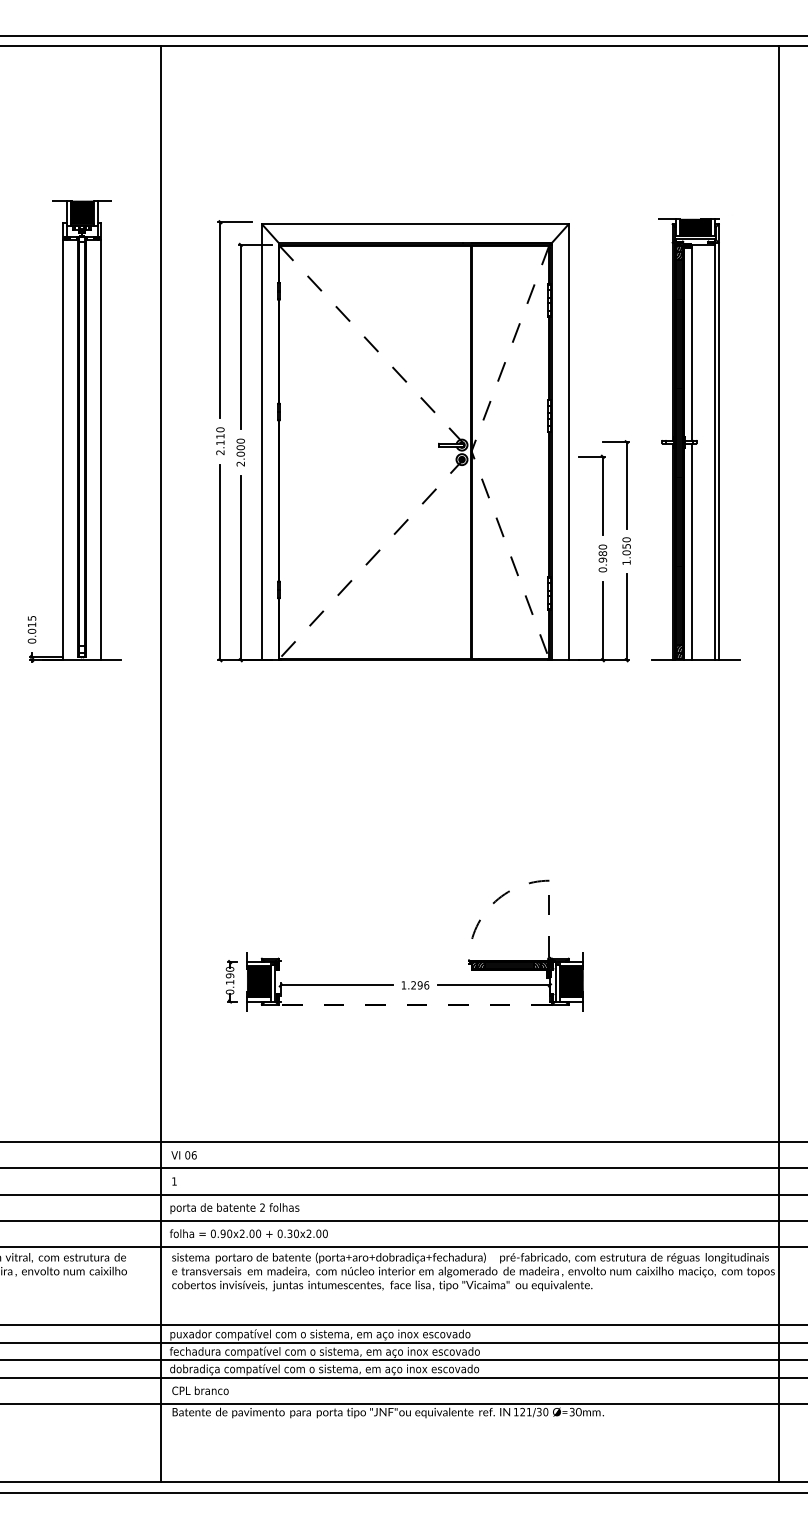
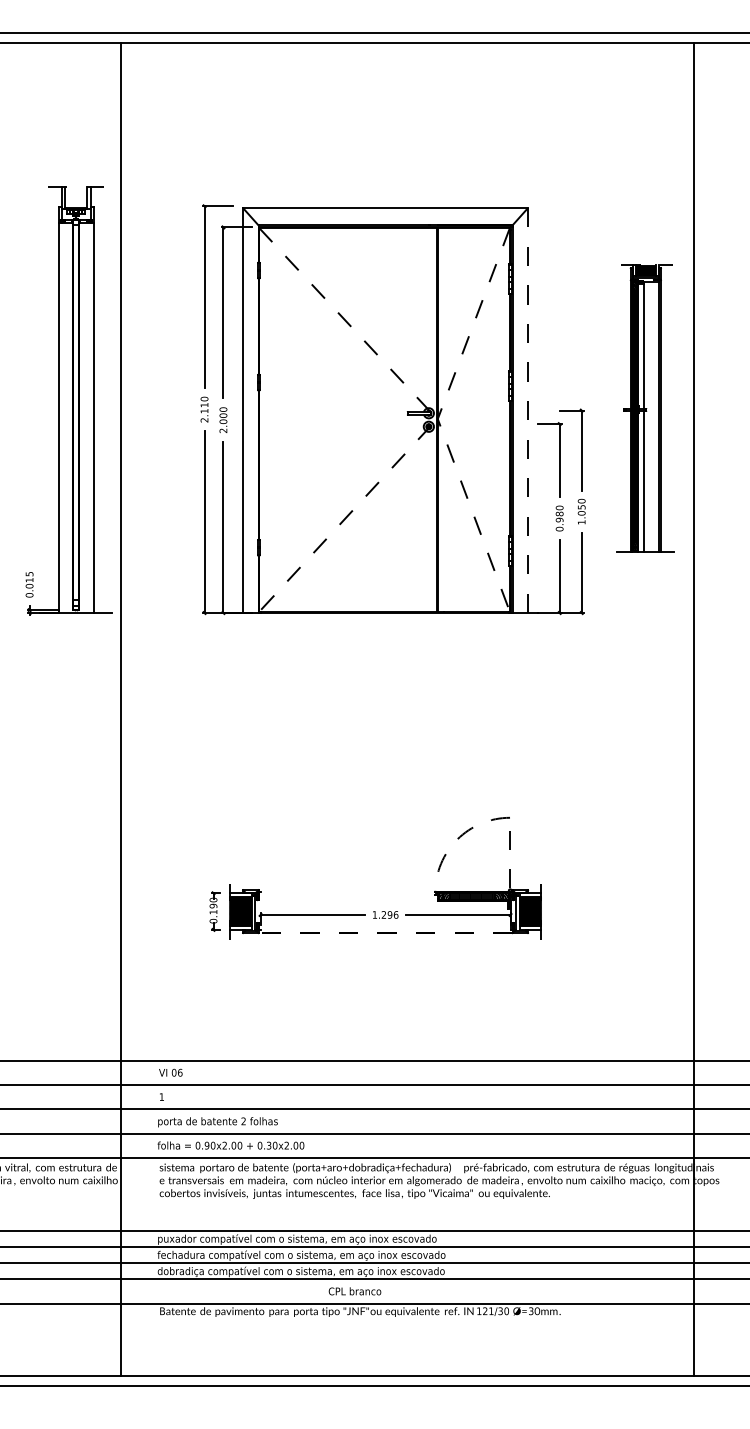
hatch: (81, 211) -> (75, 196), removed
part: (695, 439) -> (645, 408), size x0.7
line: (568, 442) -> (527, 410), solid -> dashed
line: (161, 764) -> (120, 709), moved
line: (779, 764) -> (694, 709), moved
text: (199, 1390) -> (354, 1291), moved

